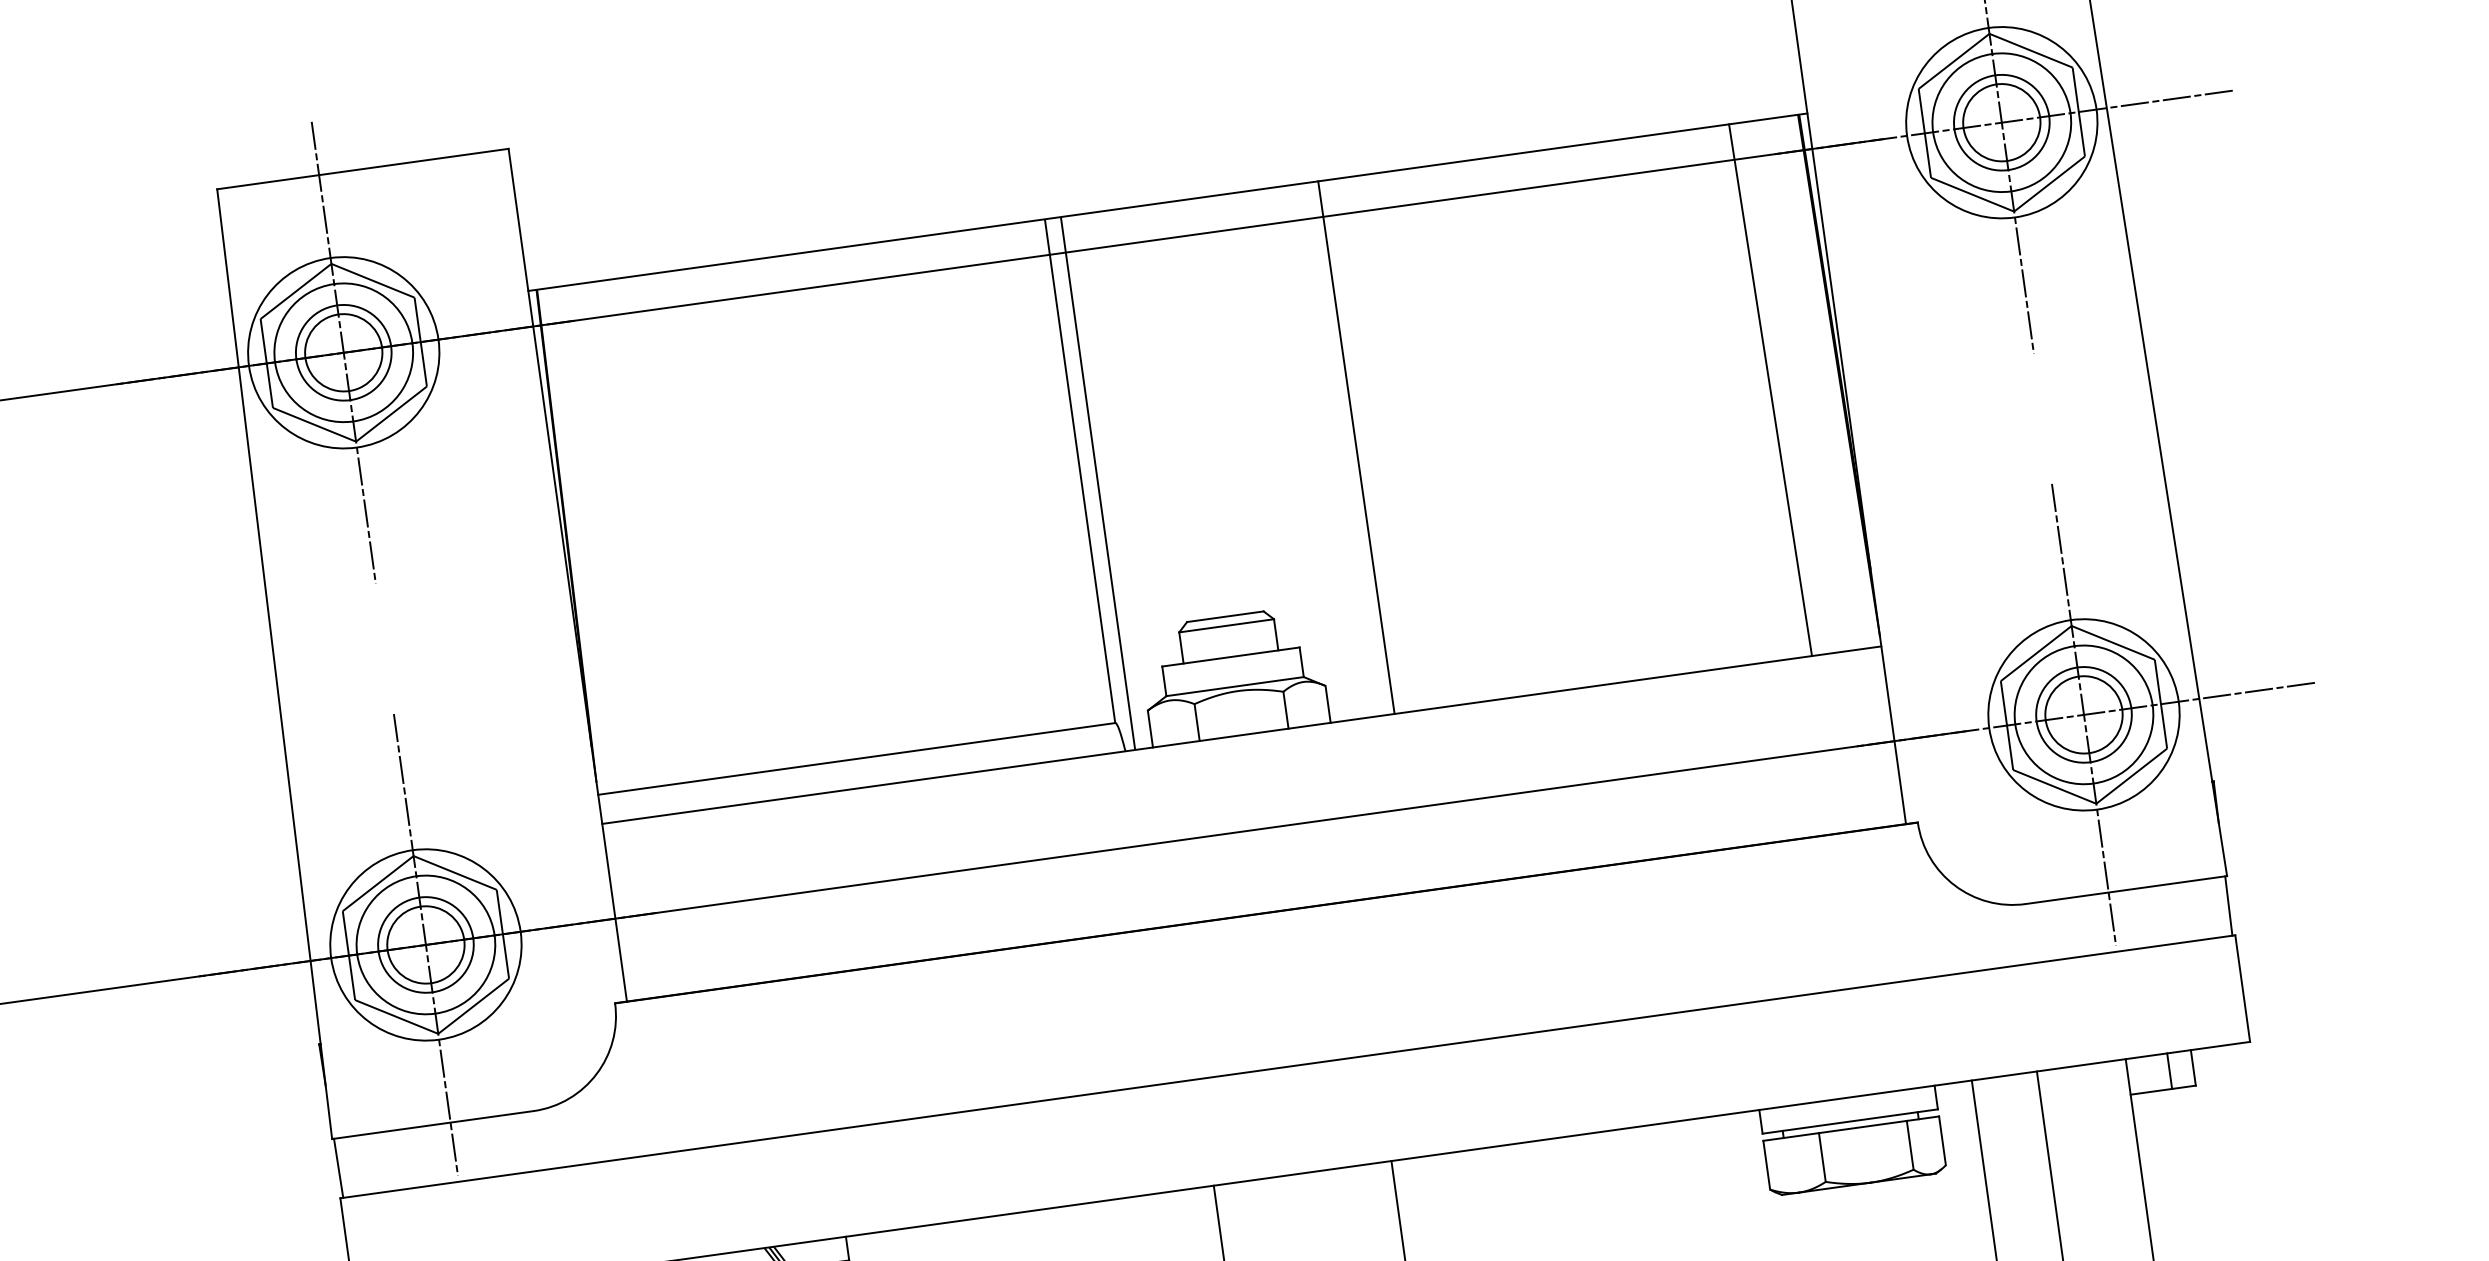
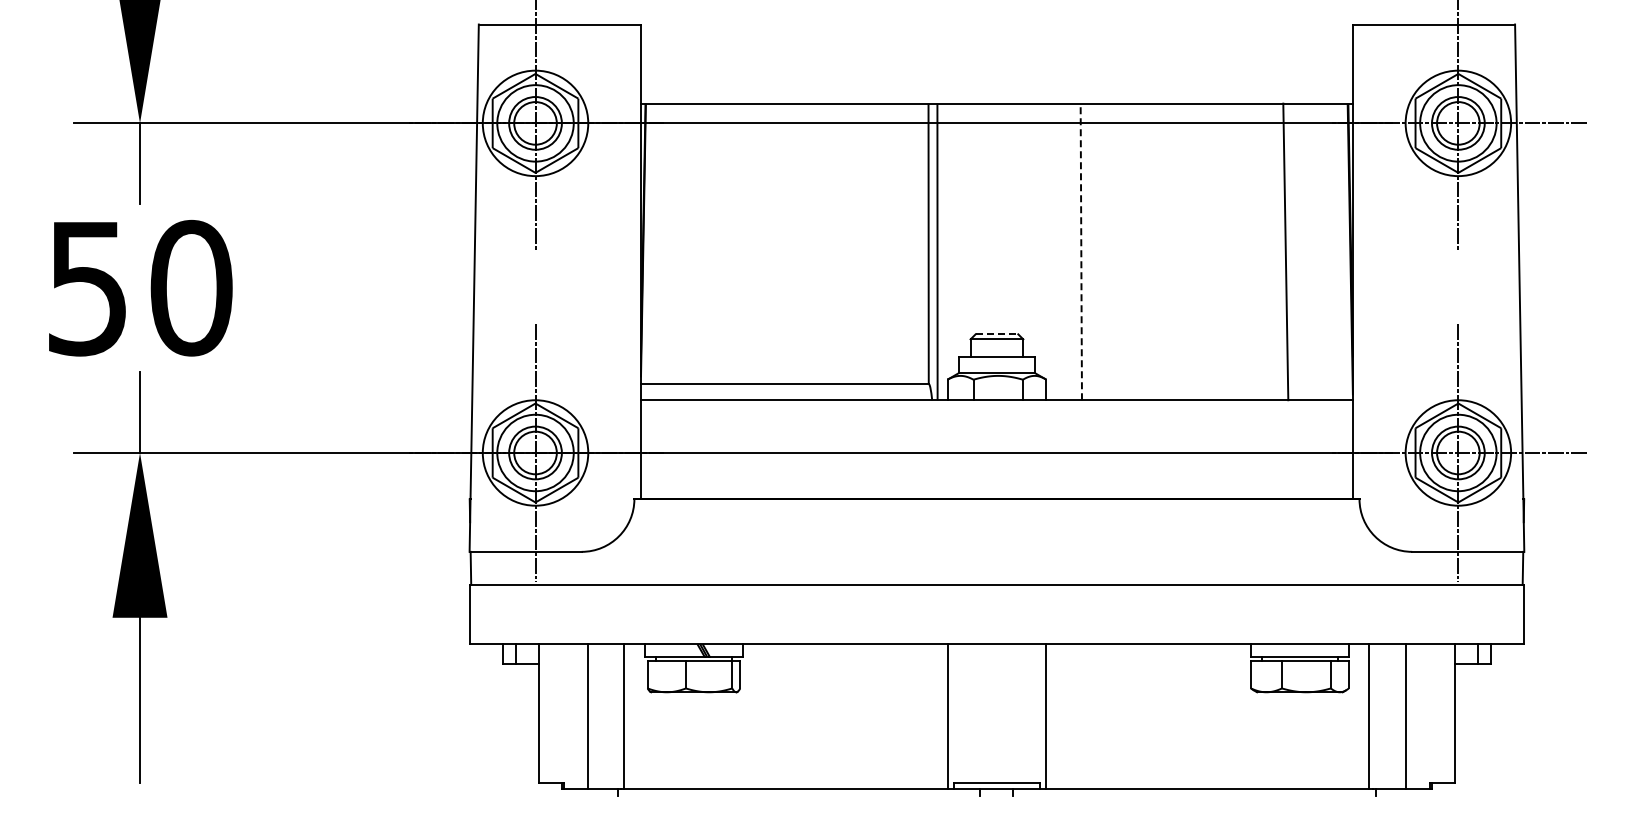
line: (1769, 389) -> (1285, 251), moved
line: (1356, 446) -> (1081, 251), solid -> dashed
line: (1226, 616) -> (997, 334), solid -> dashed

